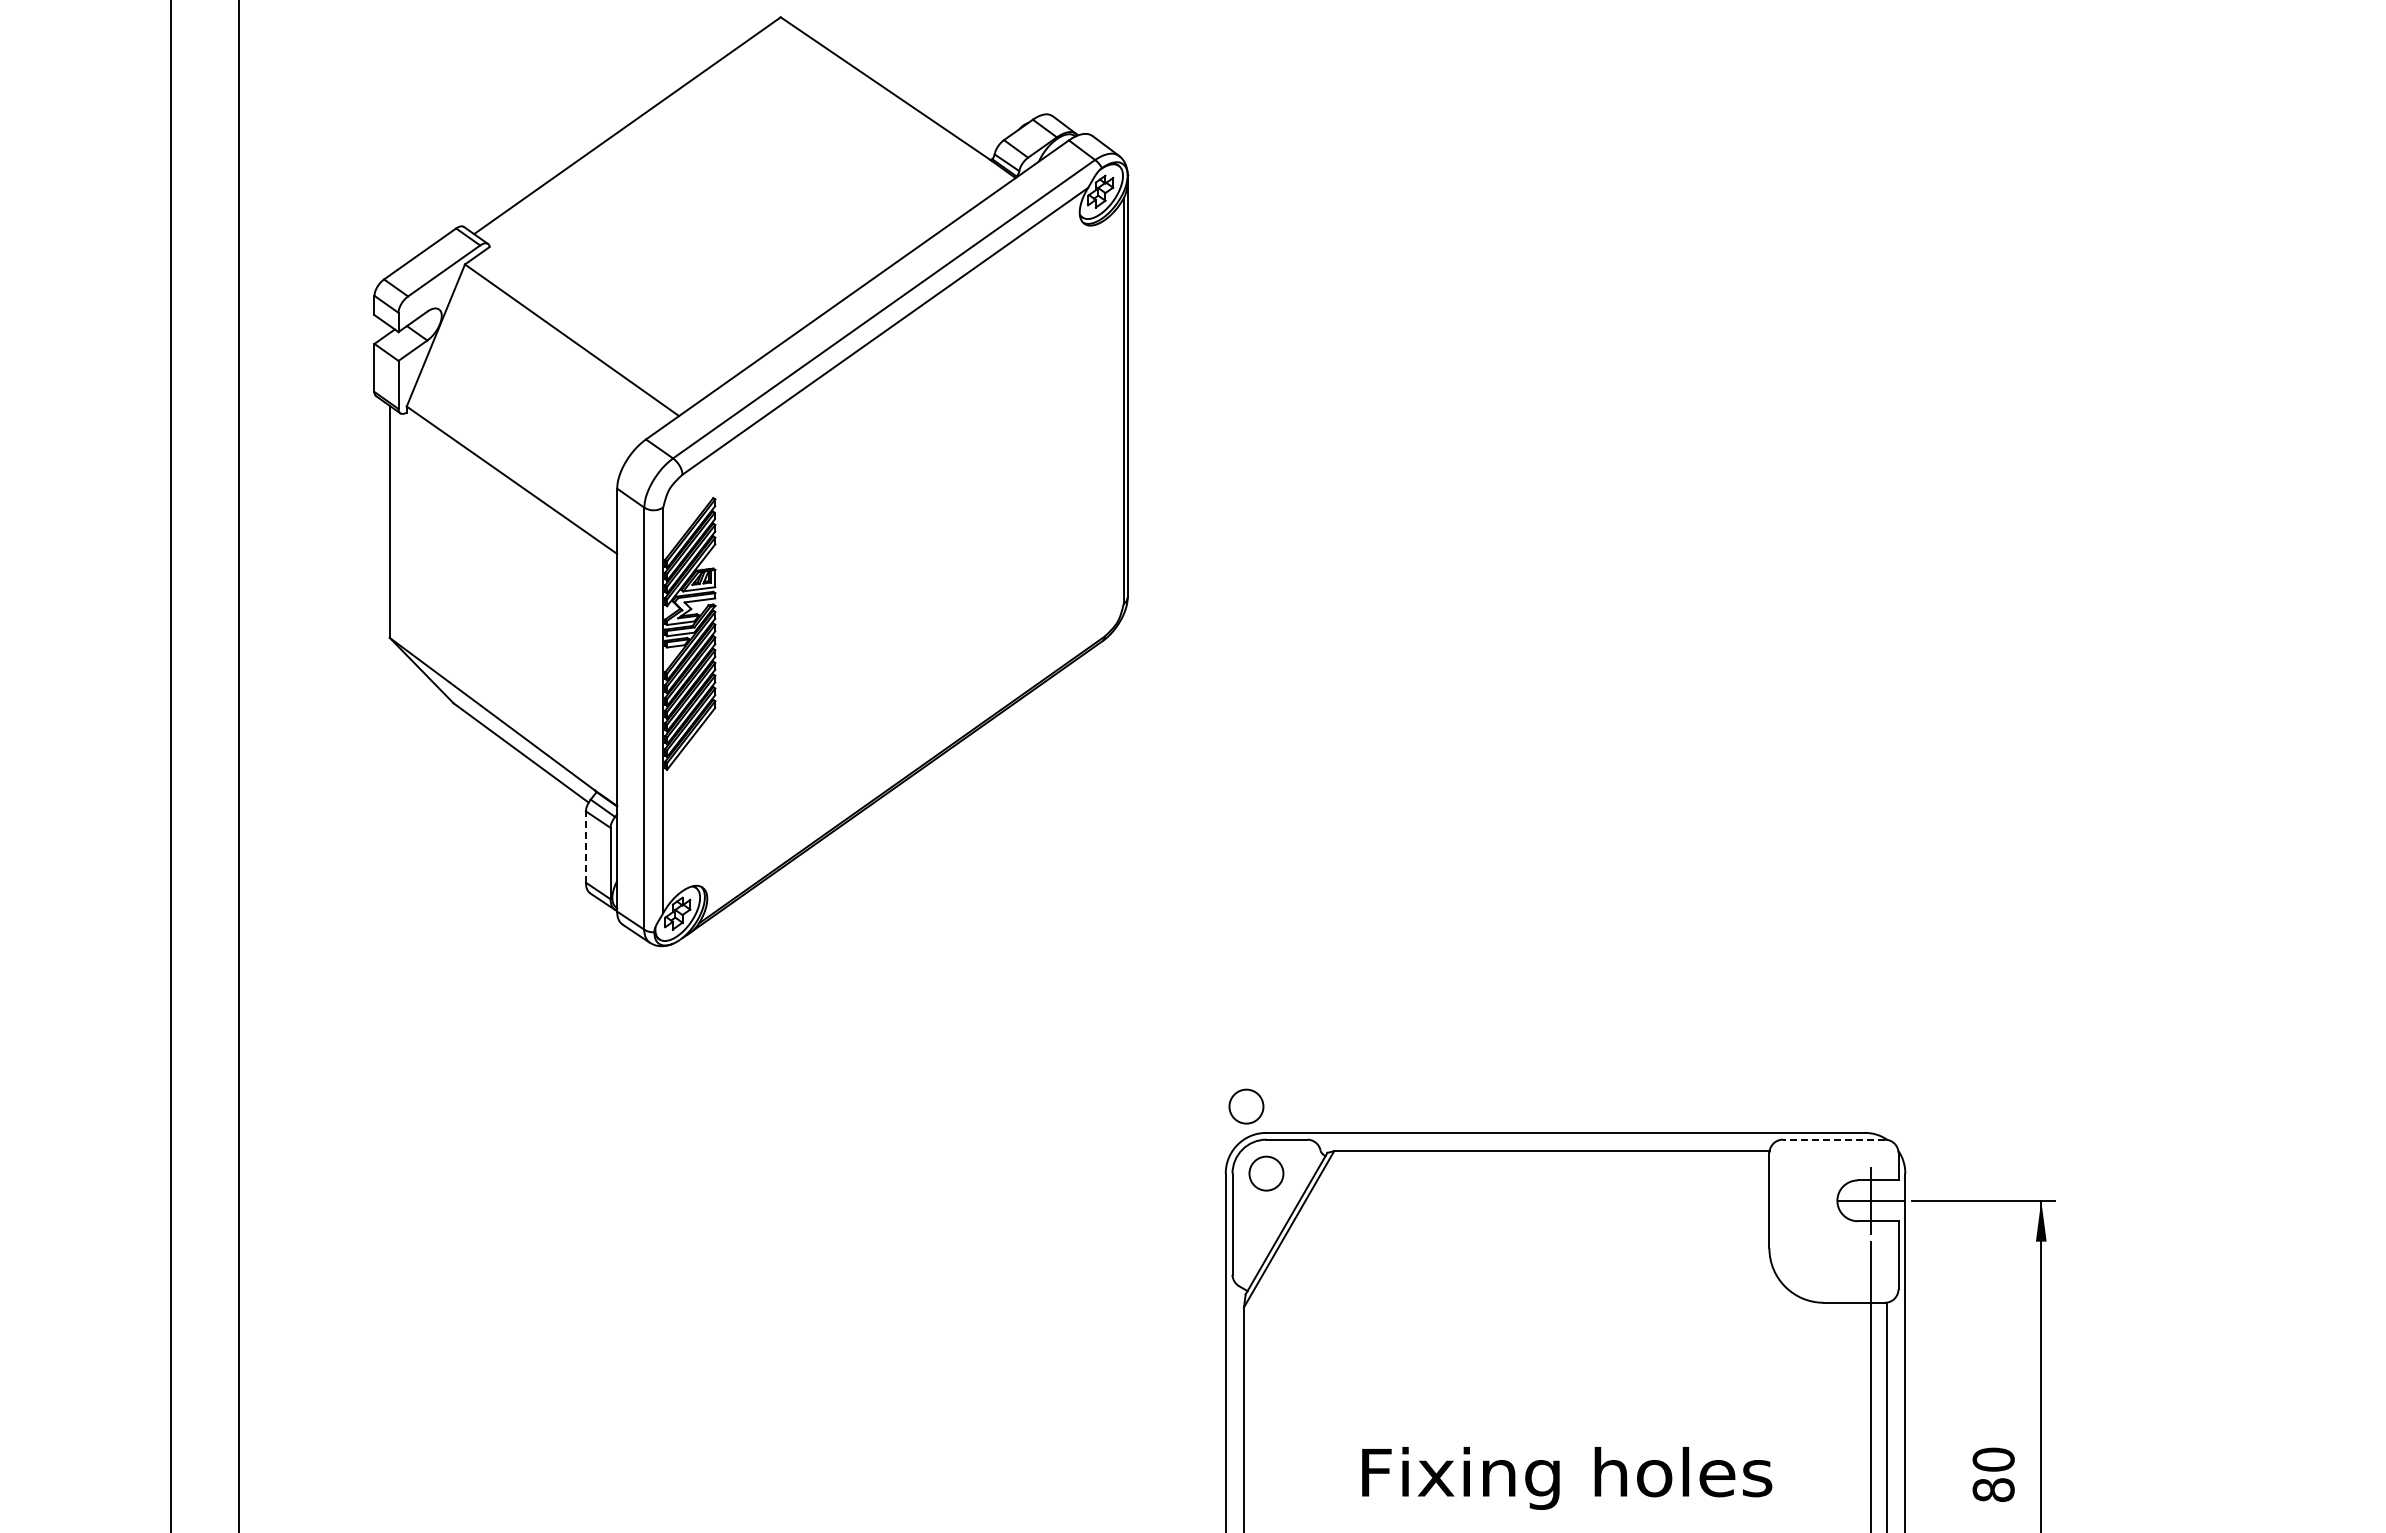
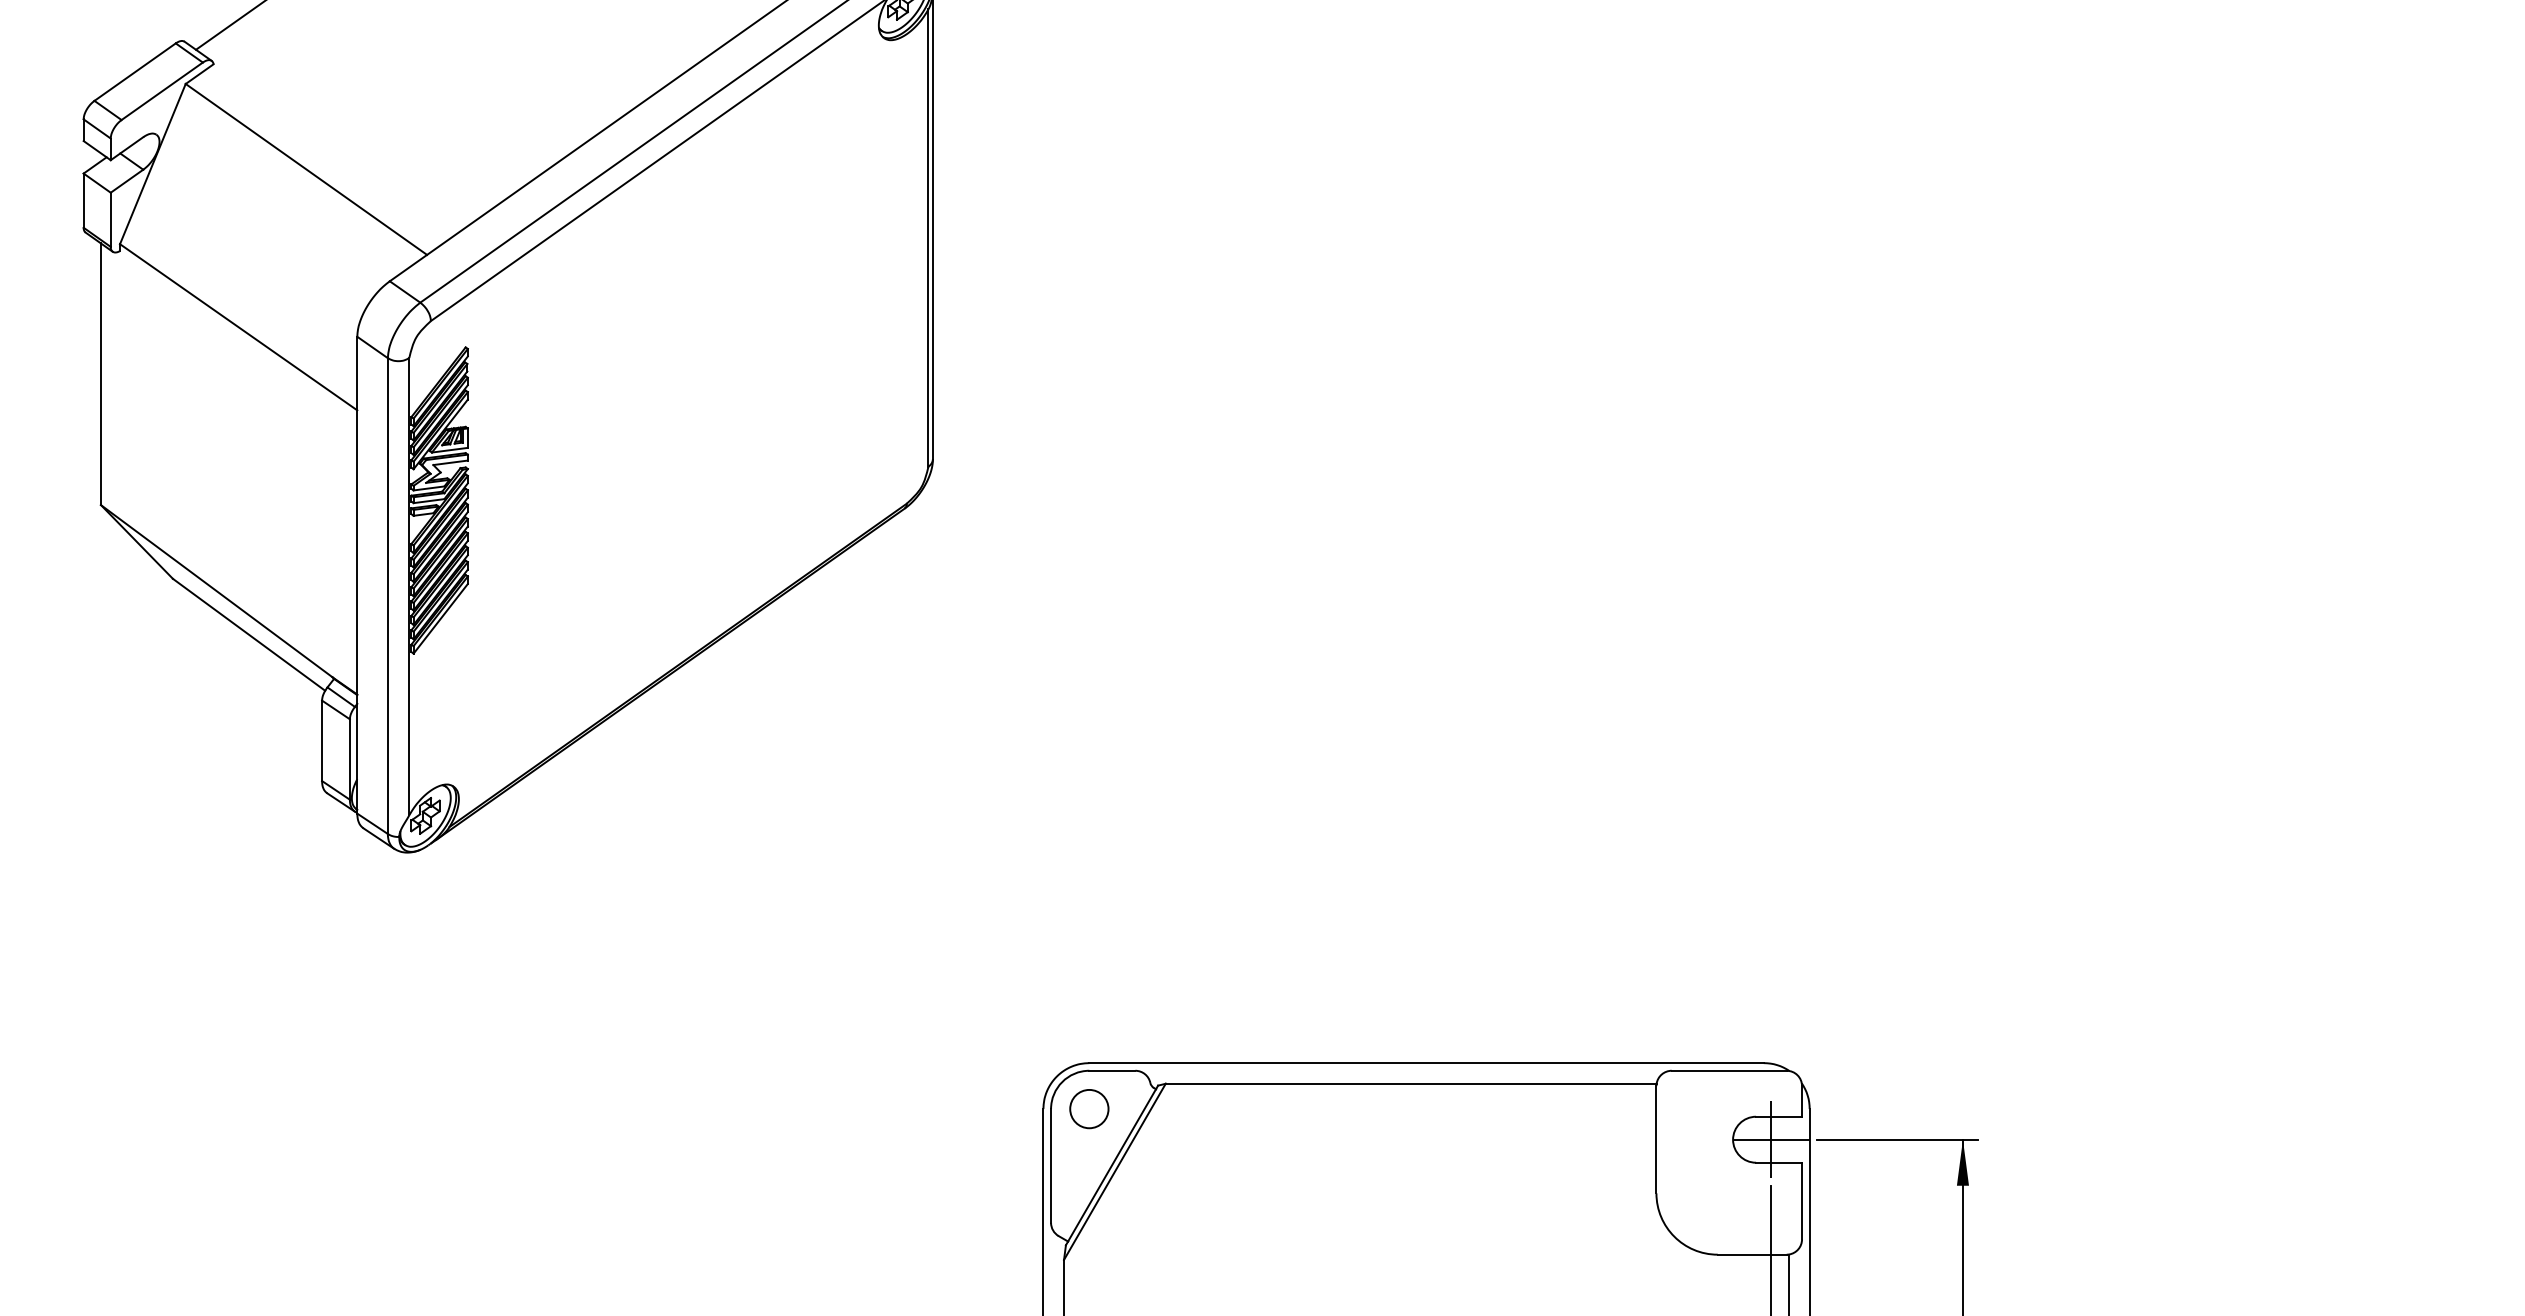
line: (585, 847) -> (321, 741), dashed -> solid
circle: (1246, 1106) -> (1066, 1033), removed
line: (1833, 1139) -> (1728, 1070), dashed -> solid

